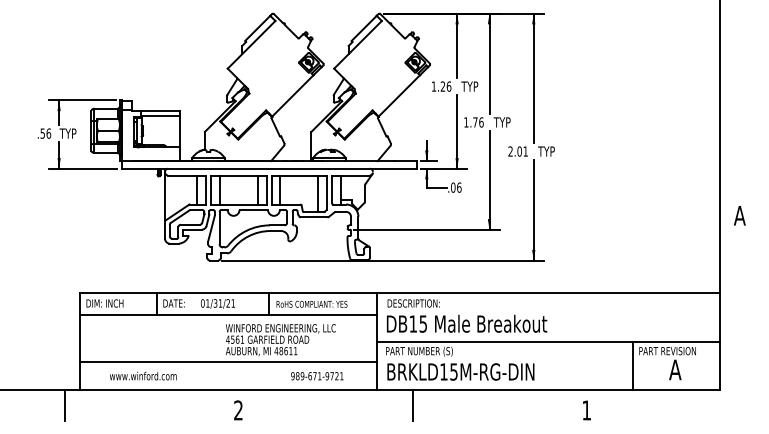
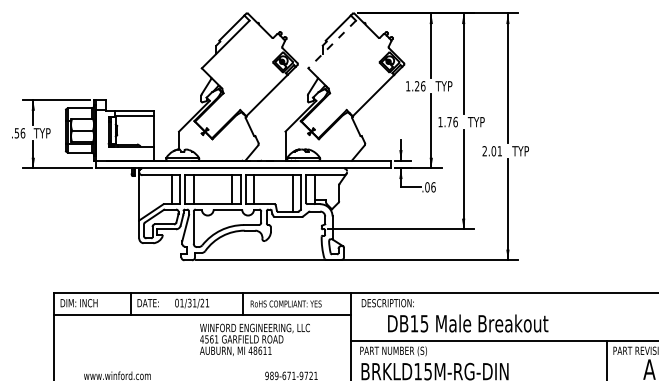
line: (358, 44) -> (332, 44), solid -> dashed
text: (467, 323) -> (468, 323), moved
line: (228, 361) -> (202, 361), removed

